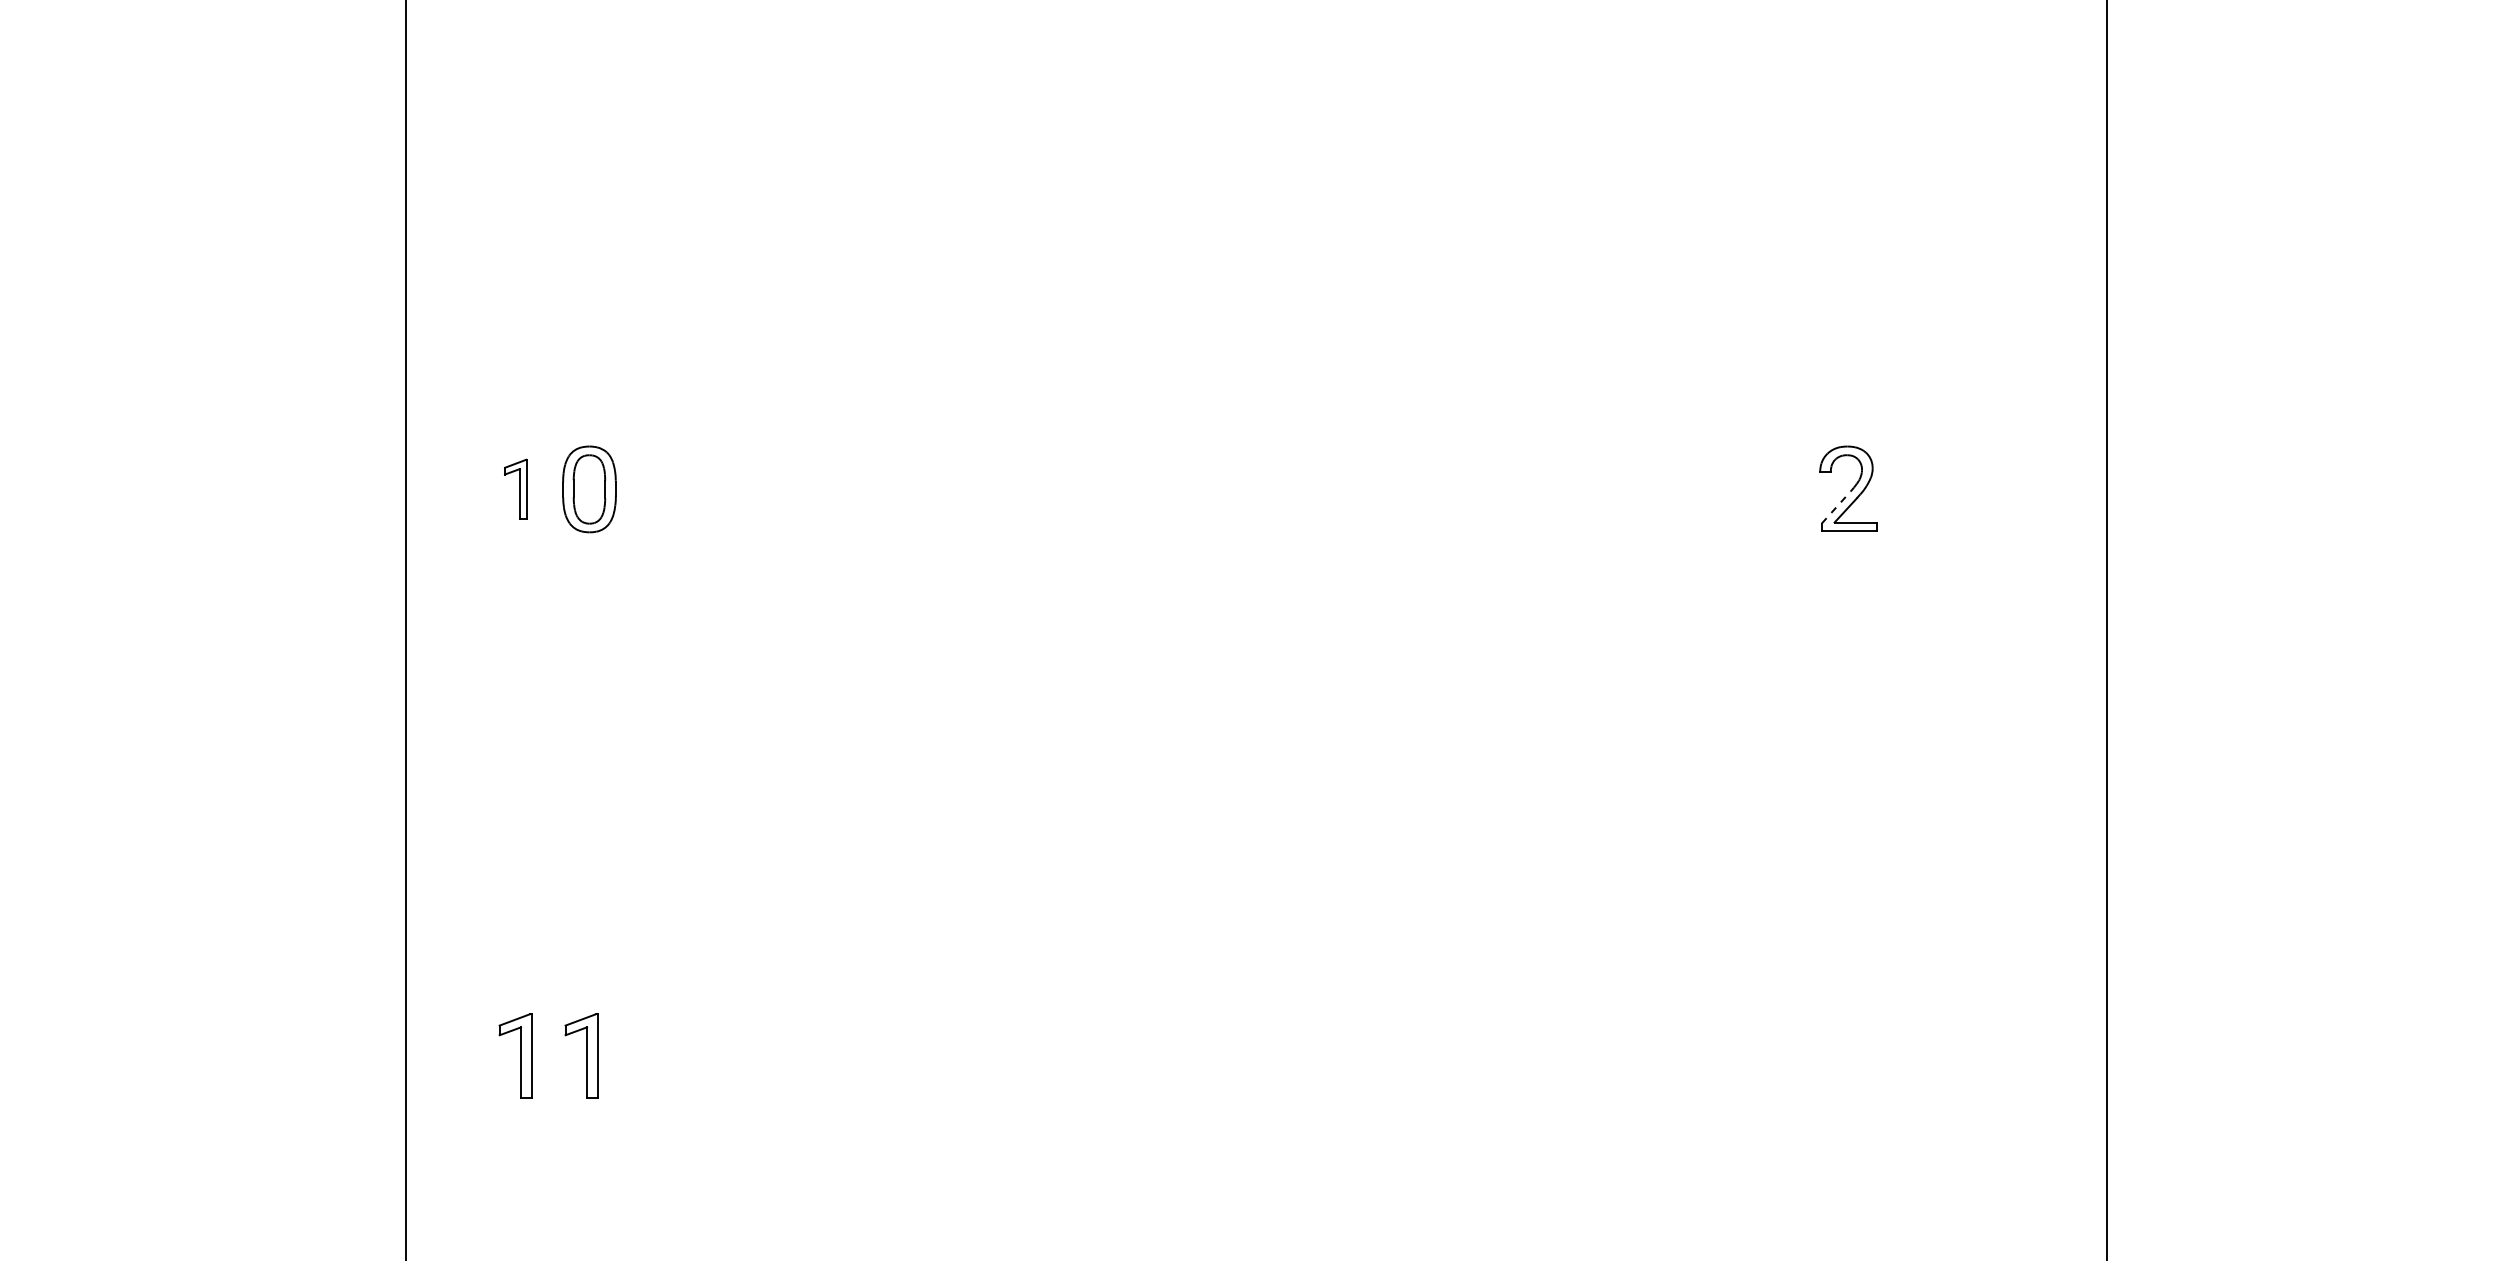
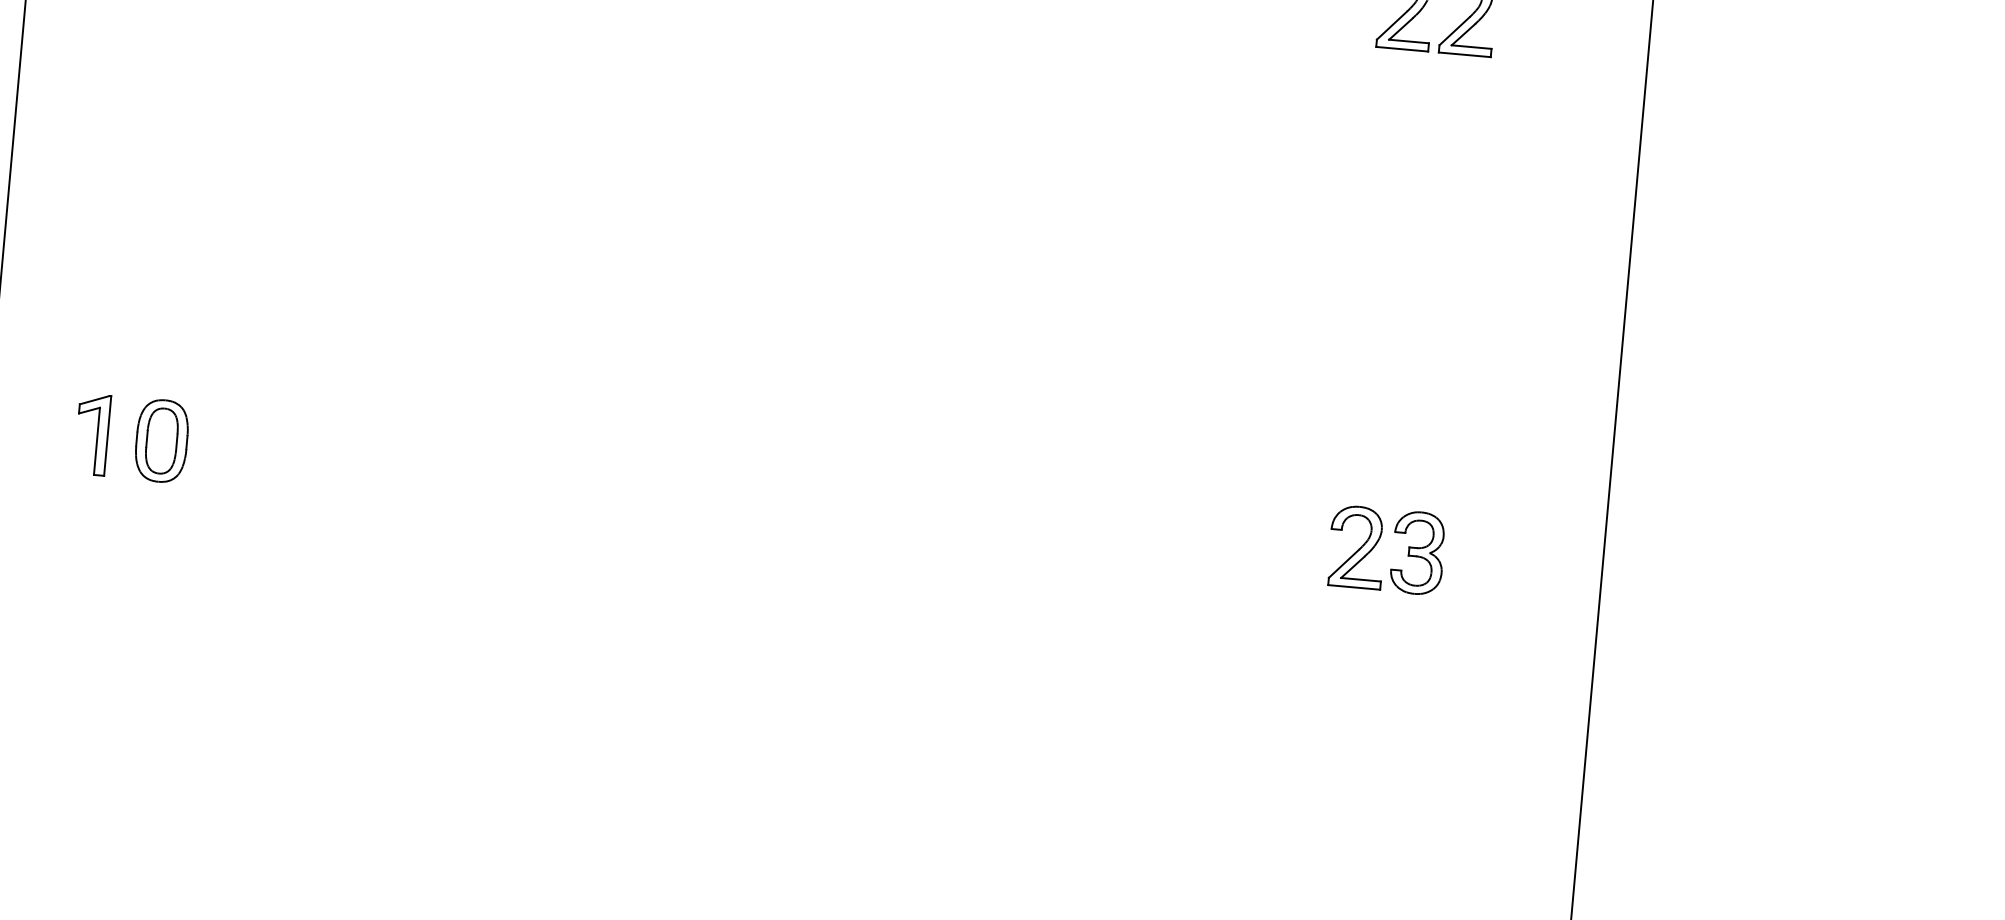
part: (515, 488) -> (91, 433), size x1.43
part: (1912, 489) -> (1417, 553), added
line: (1836, 507) -> (1344, 563), dashed -> solid

